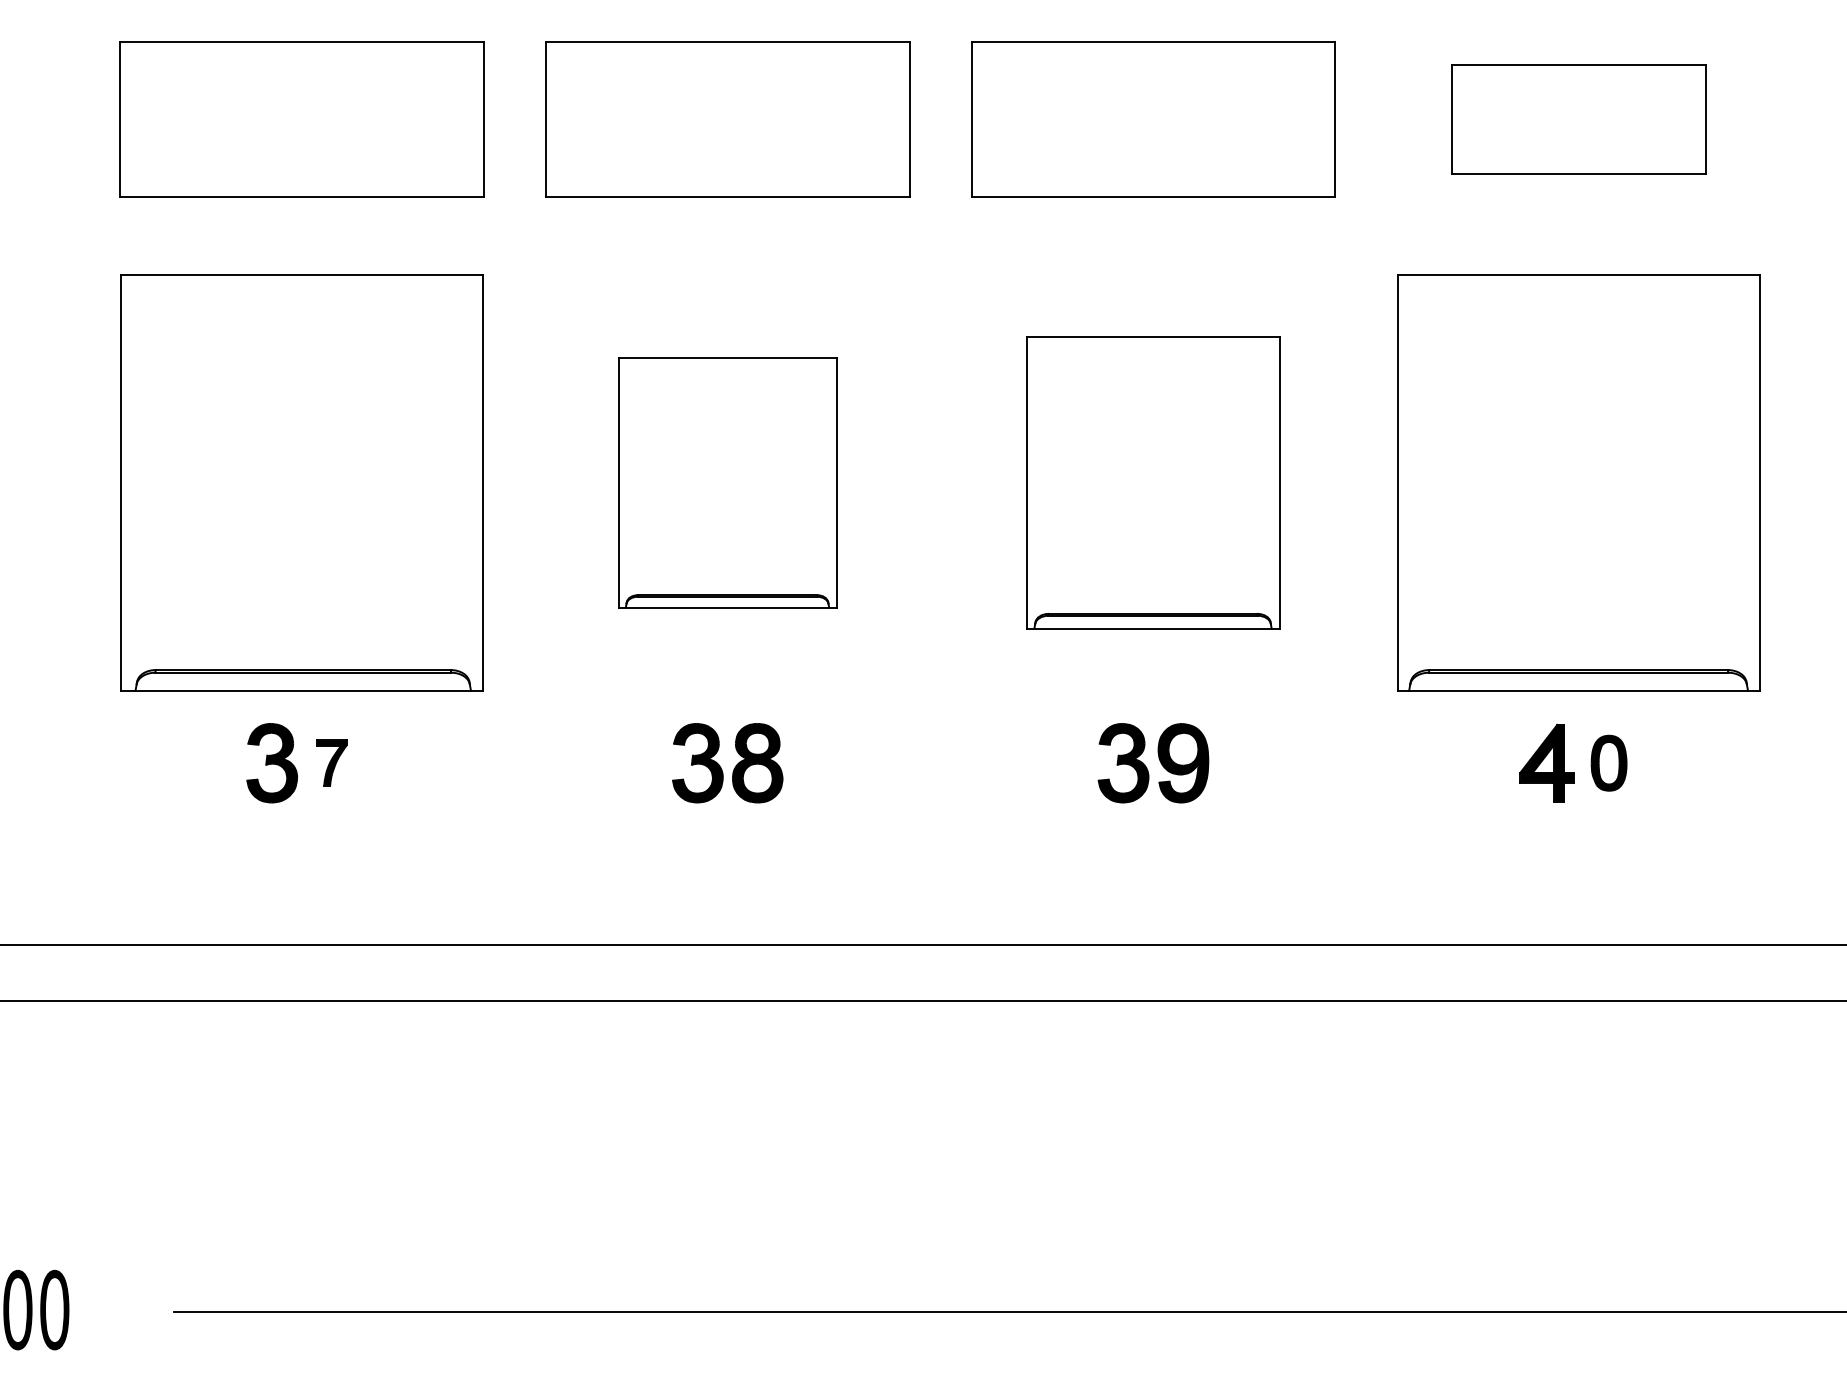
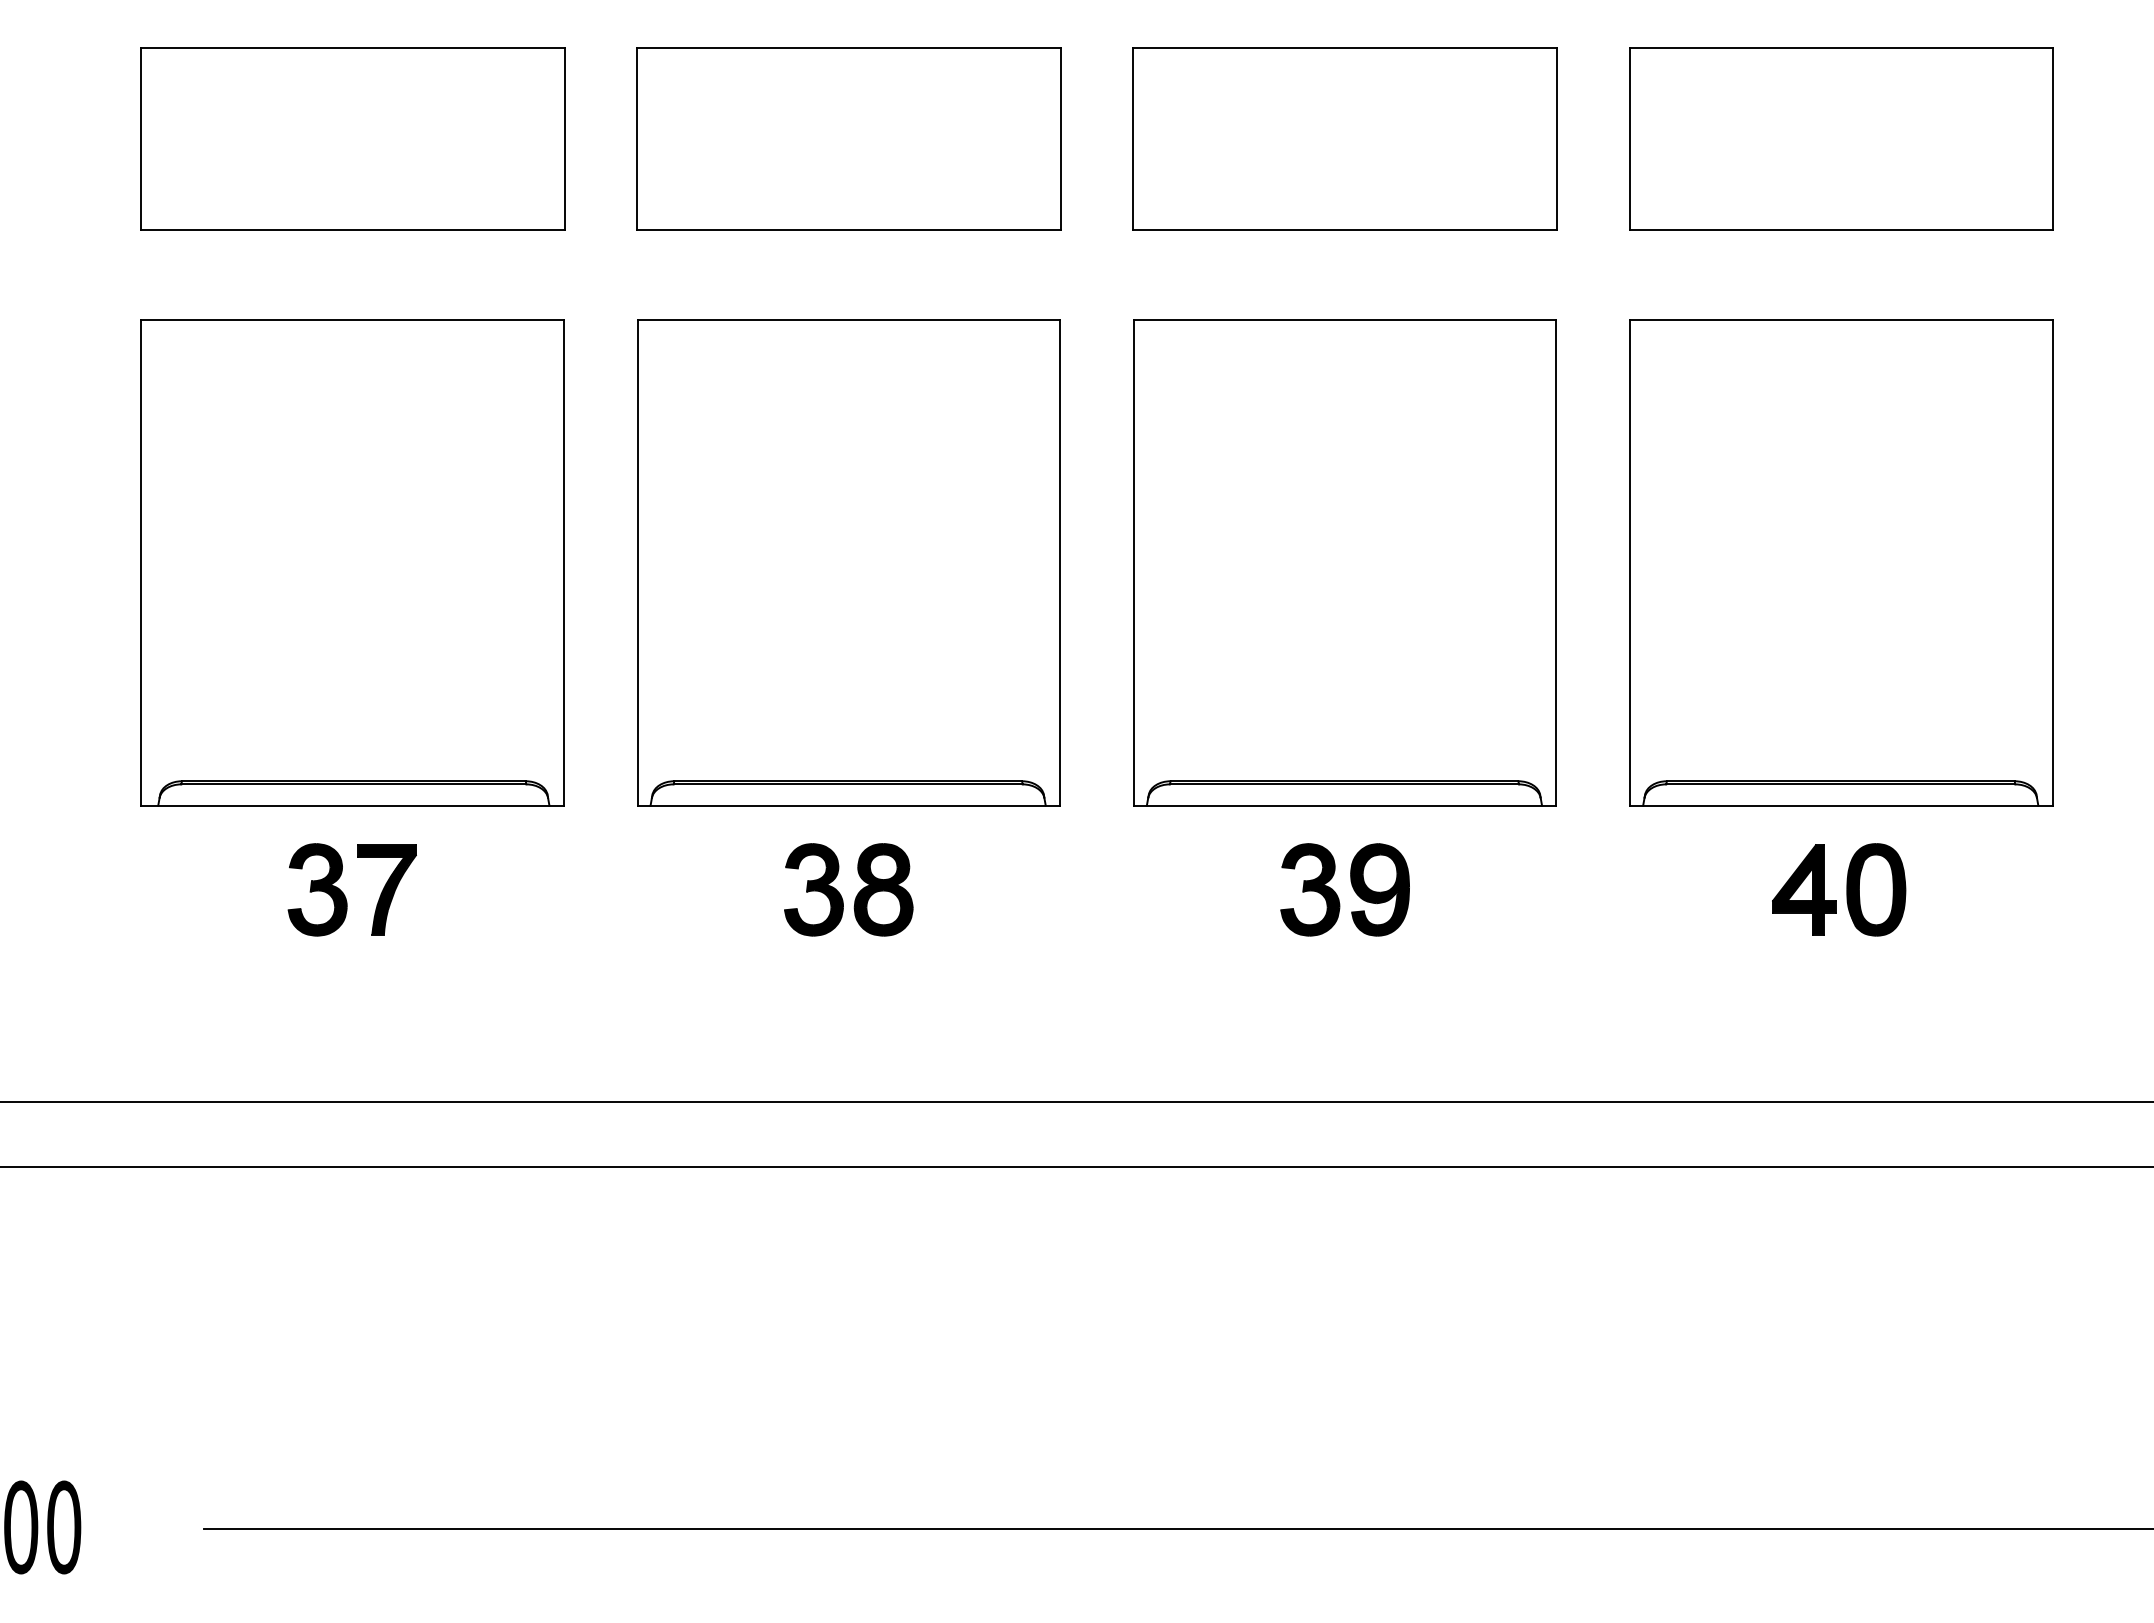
part: (1579, 118) -> (1841, 138), size x1.43
part: (727, 482) -> (848, 562), size x1.67
part: (1152, 482) -> (1344, 562), size x1.43
part: (331, 762) -> (386, 889), size x1.67
part: (1609, 762) -> (1876, 889), size x1.43

